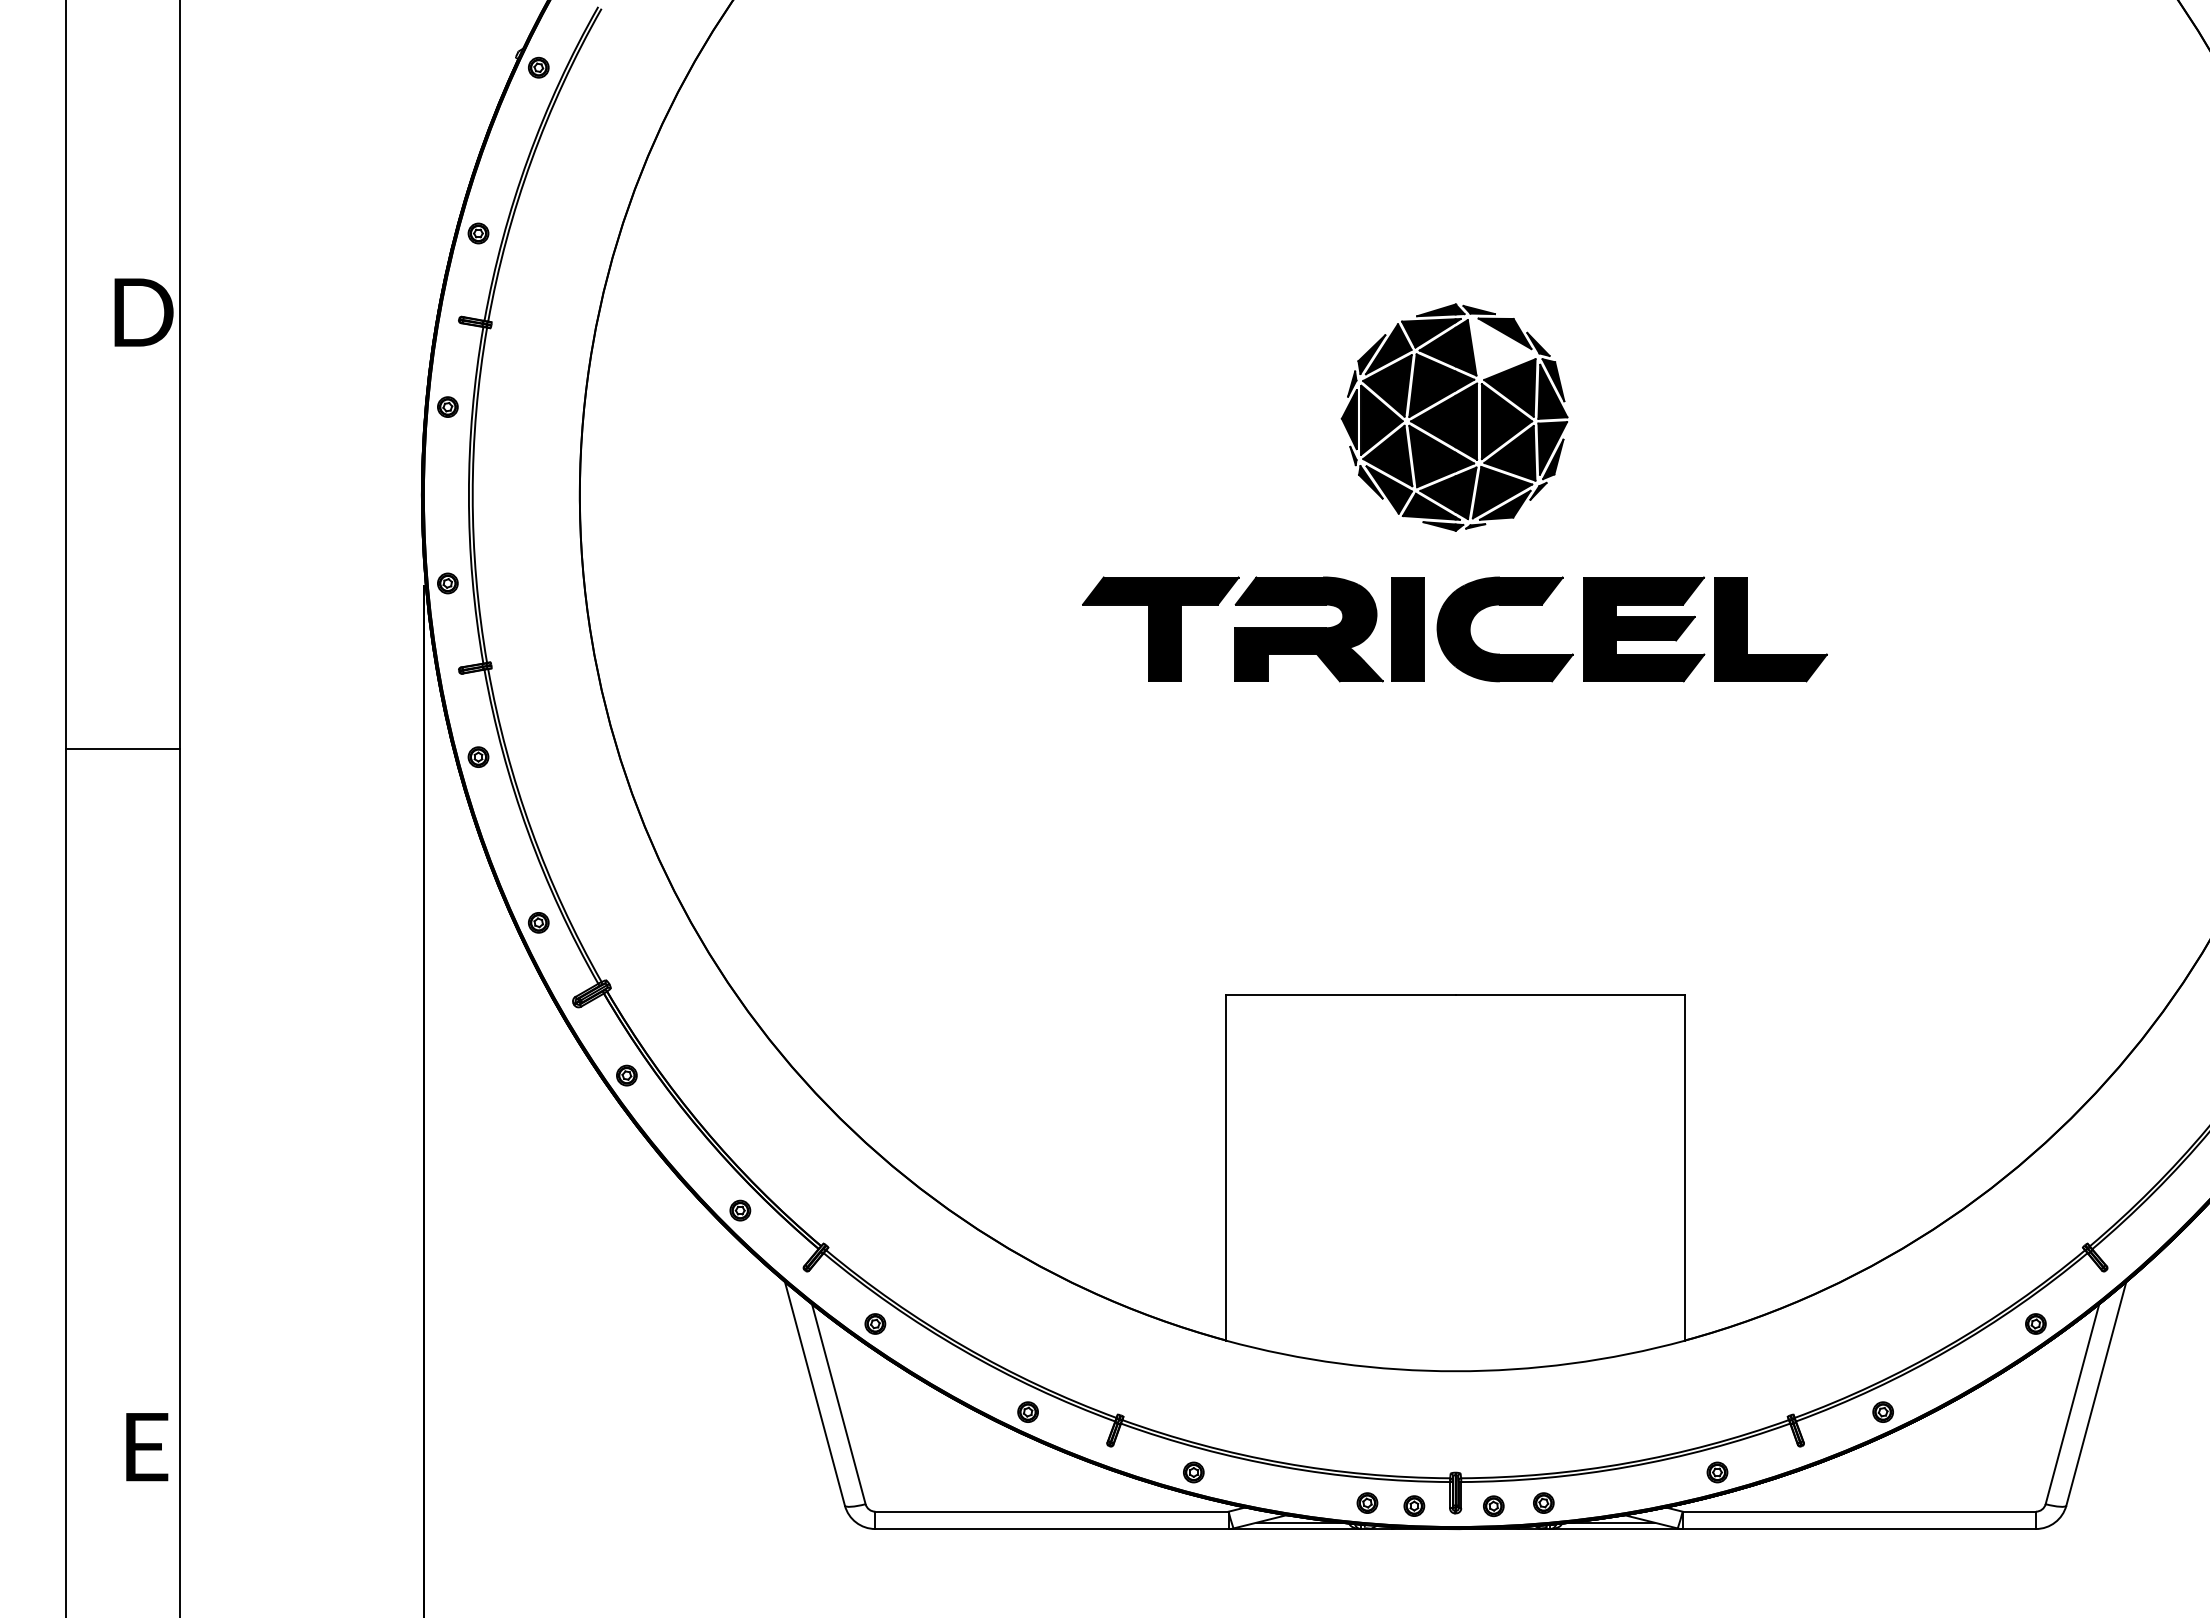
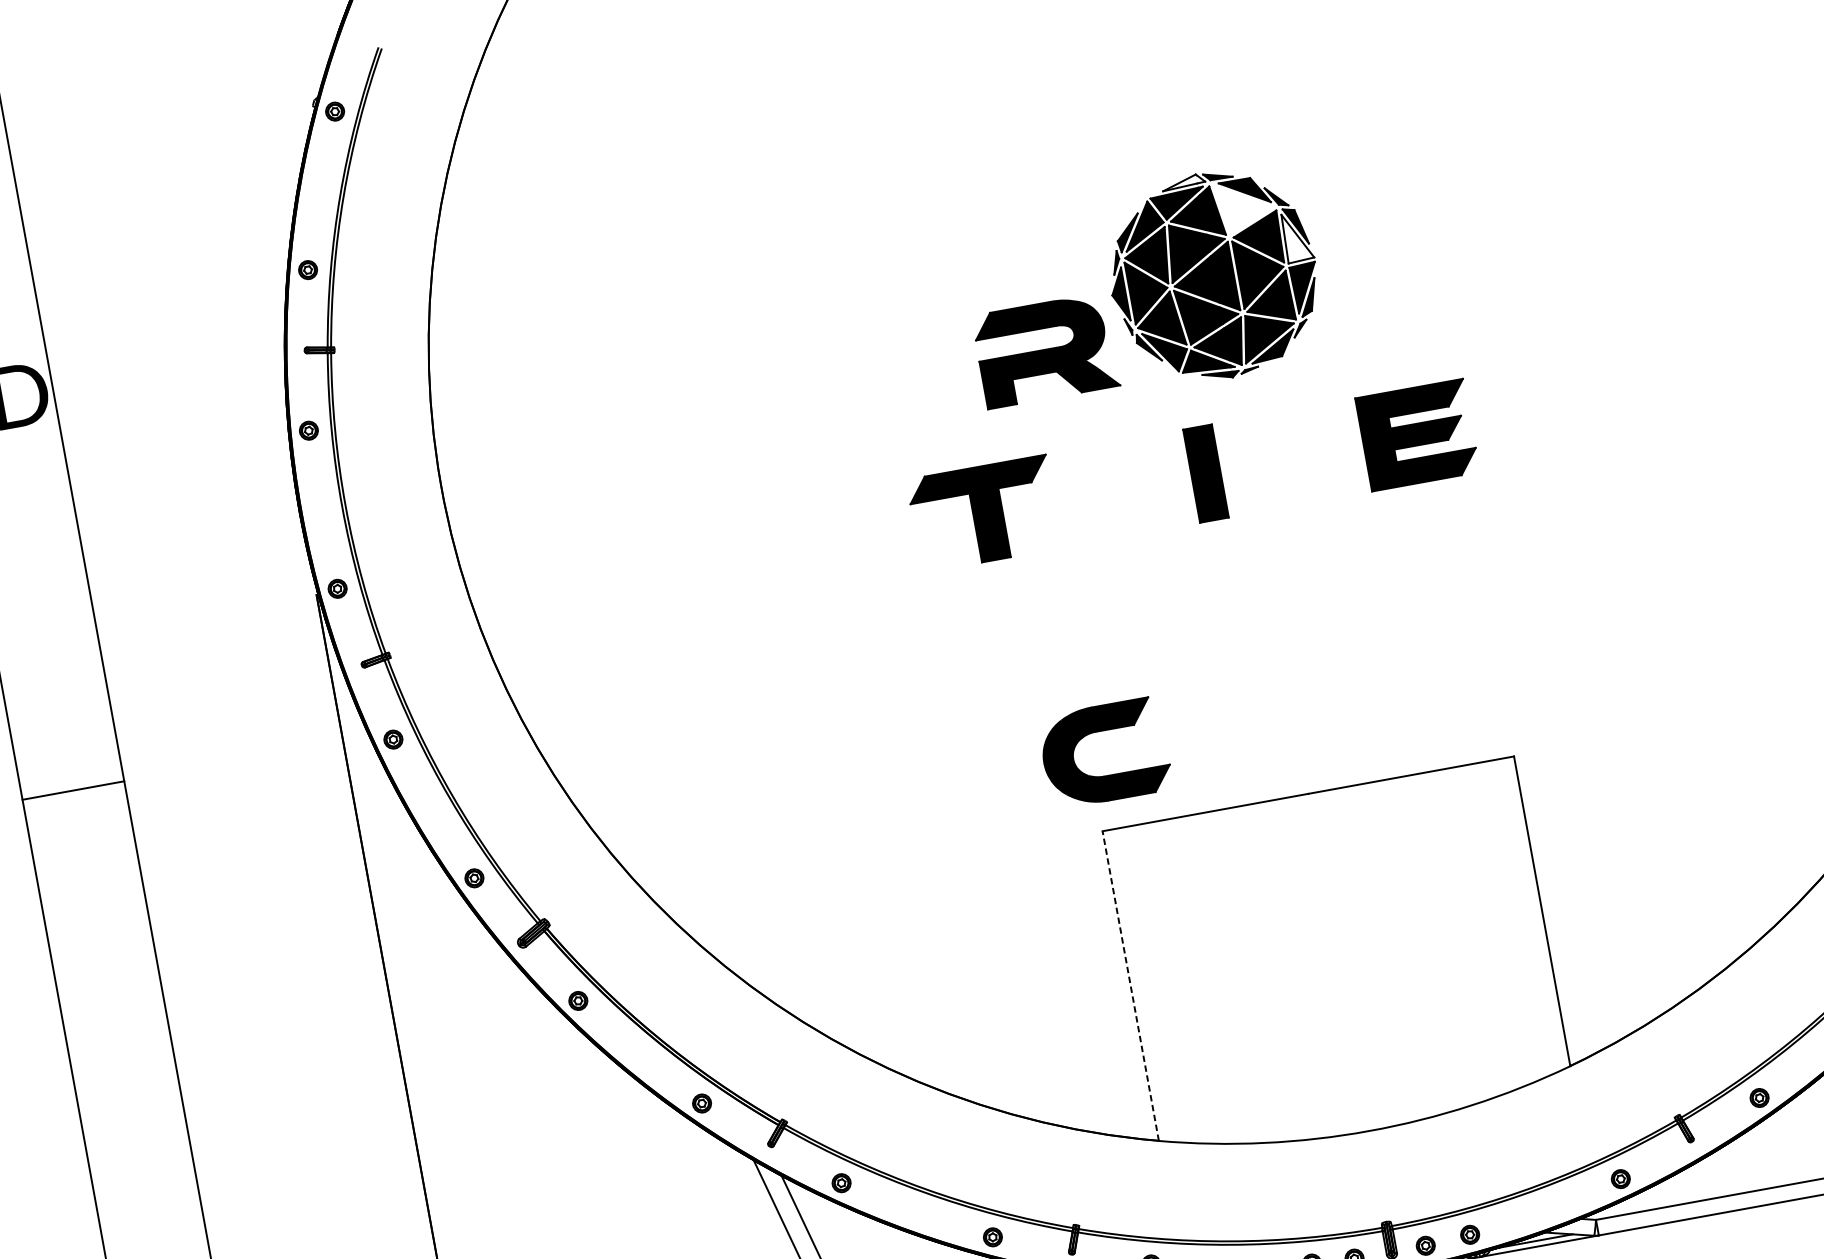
fill: (1440, 310) -> (1183, 182), removed
fill: (1552, 391) -> (1296, 236), removed
part: (1504, 605) -> (1100, 731), moved
part: (1308, 629) -> (1045, 350), moved
part: (1747, 629) -> (1510, 418), removed
line: (1226, 1167) -> (1130, 985), solid -> dashed

